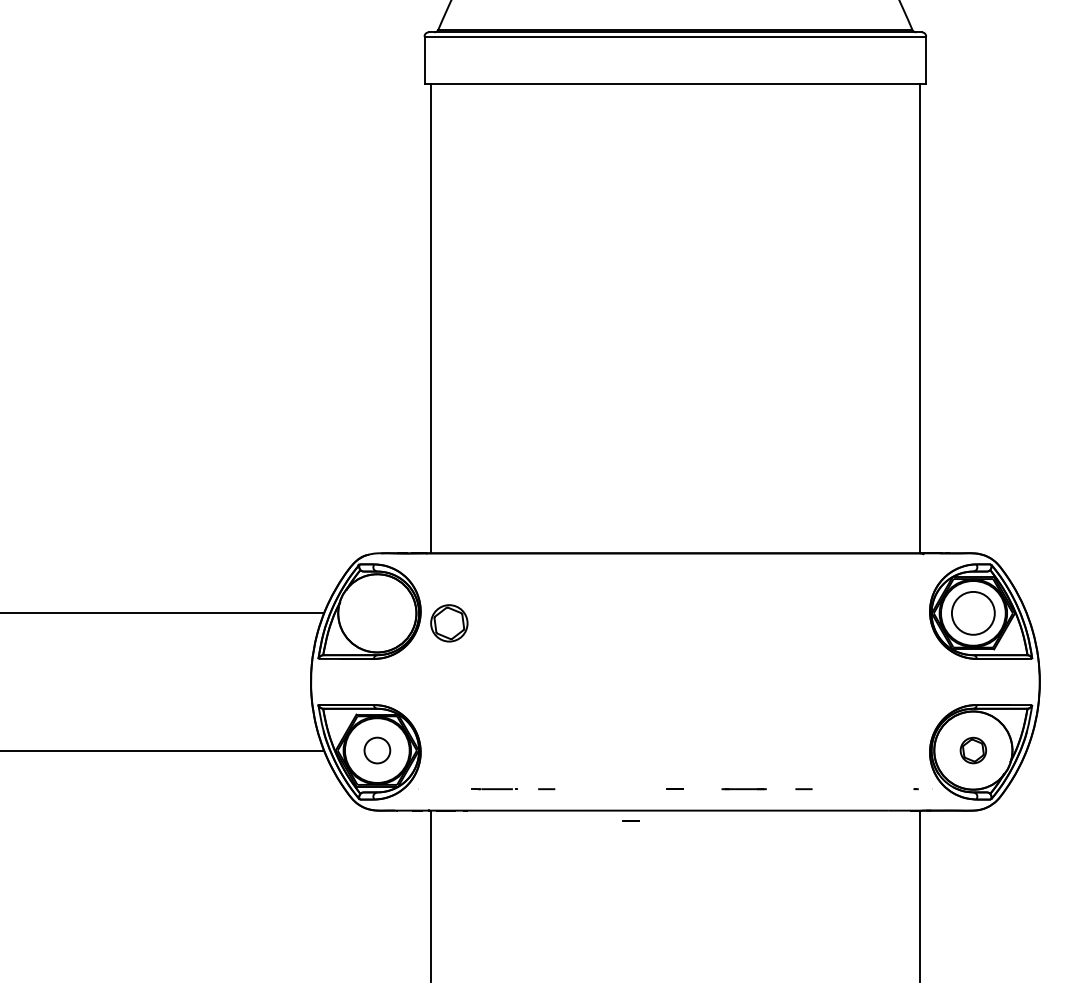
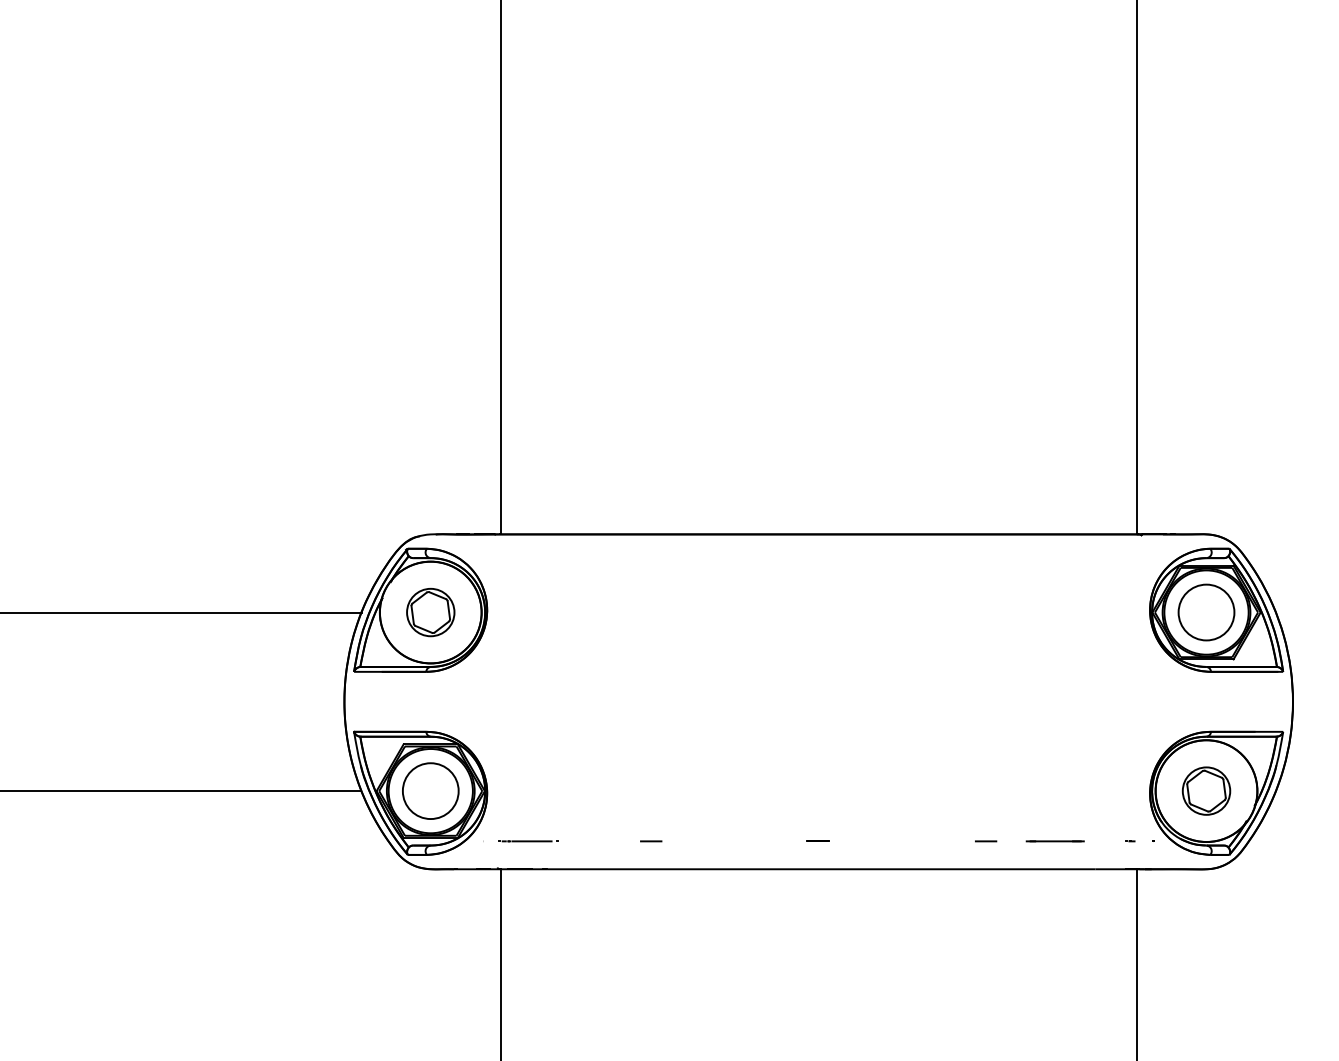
part: (449, 623) -> (430, 612), moved
circle: (377, 750) -> (430, 791), size x1.67
part: (973, 750) -> (1206, 791), size x1.43
line: (494, 789) -> (528, 841), moved
line: (743, 789) -> (1054, 841), moved
line: (630, 820) -> (760, 882), removed

